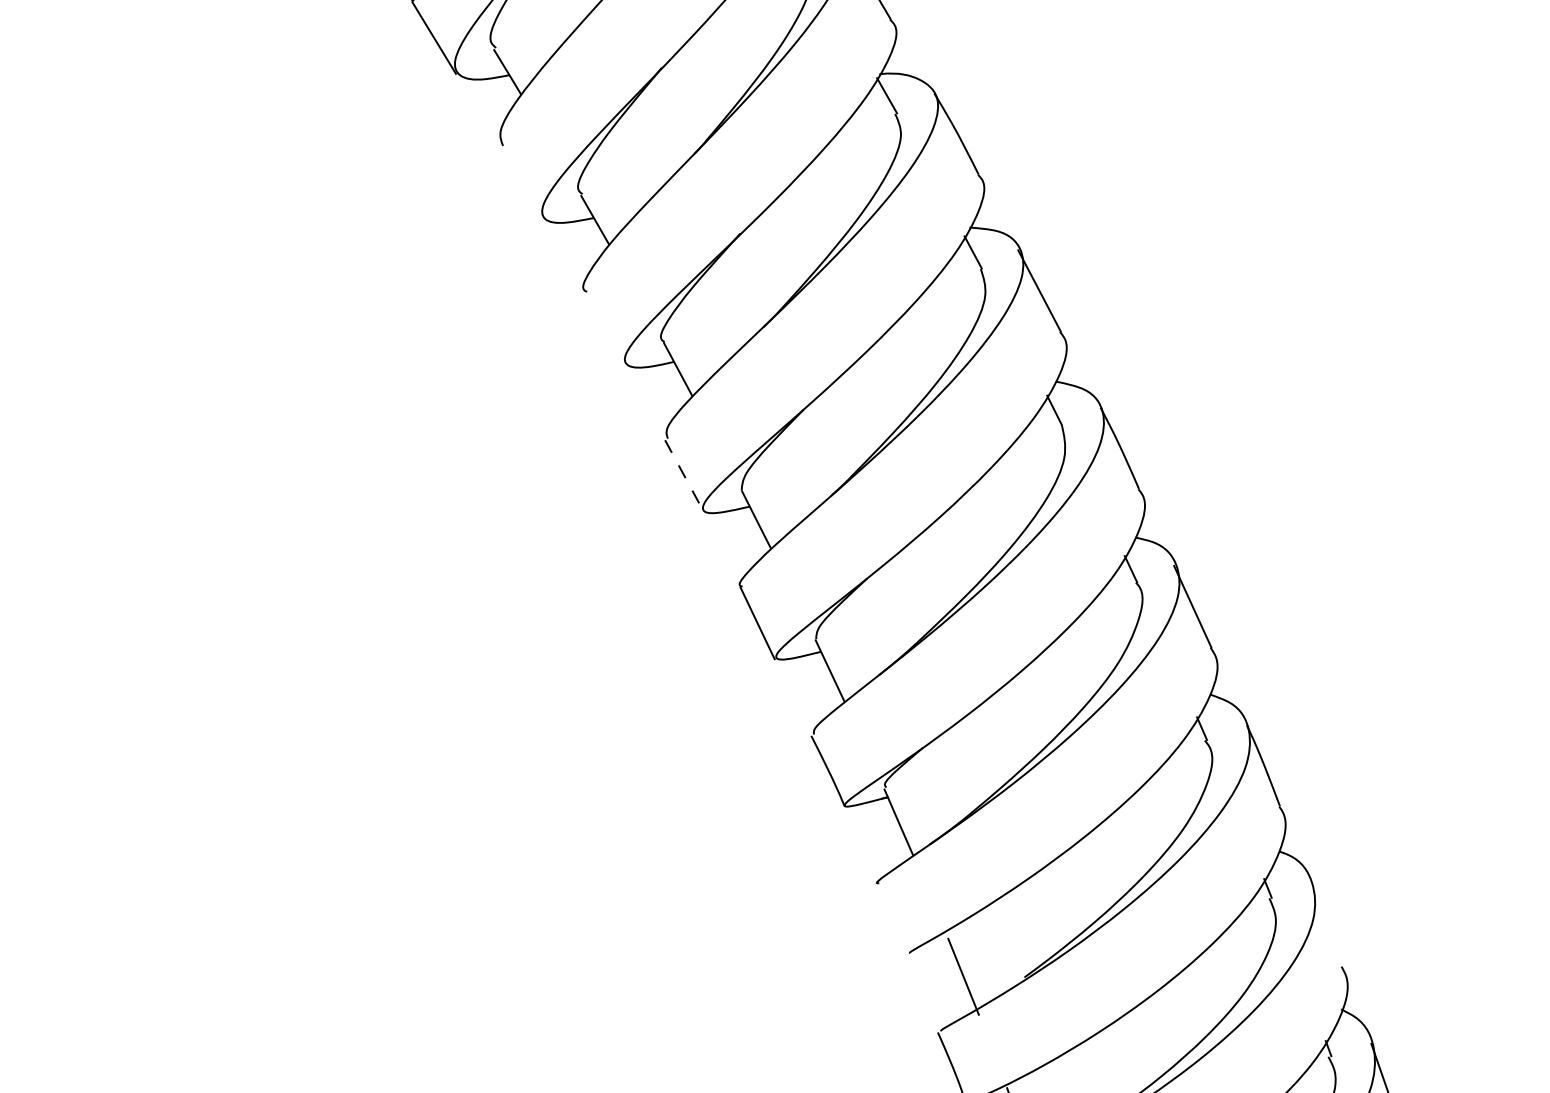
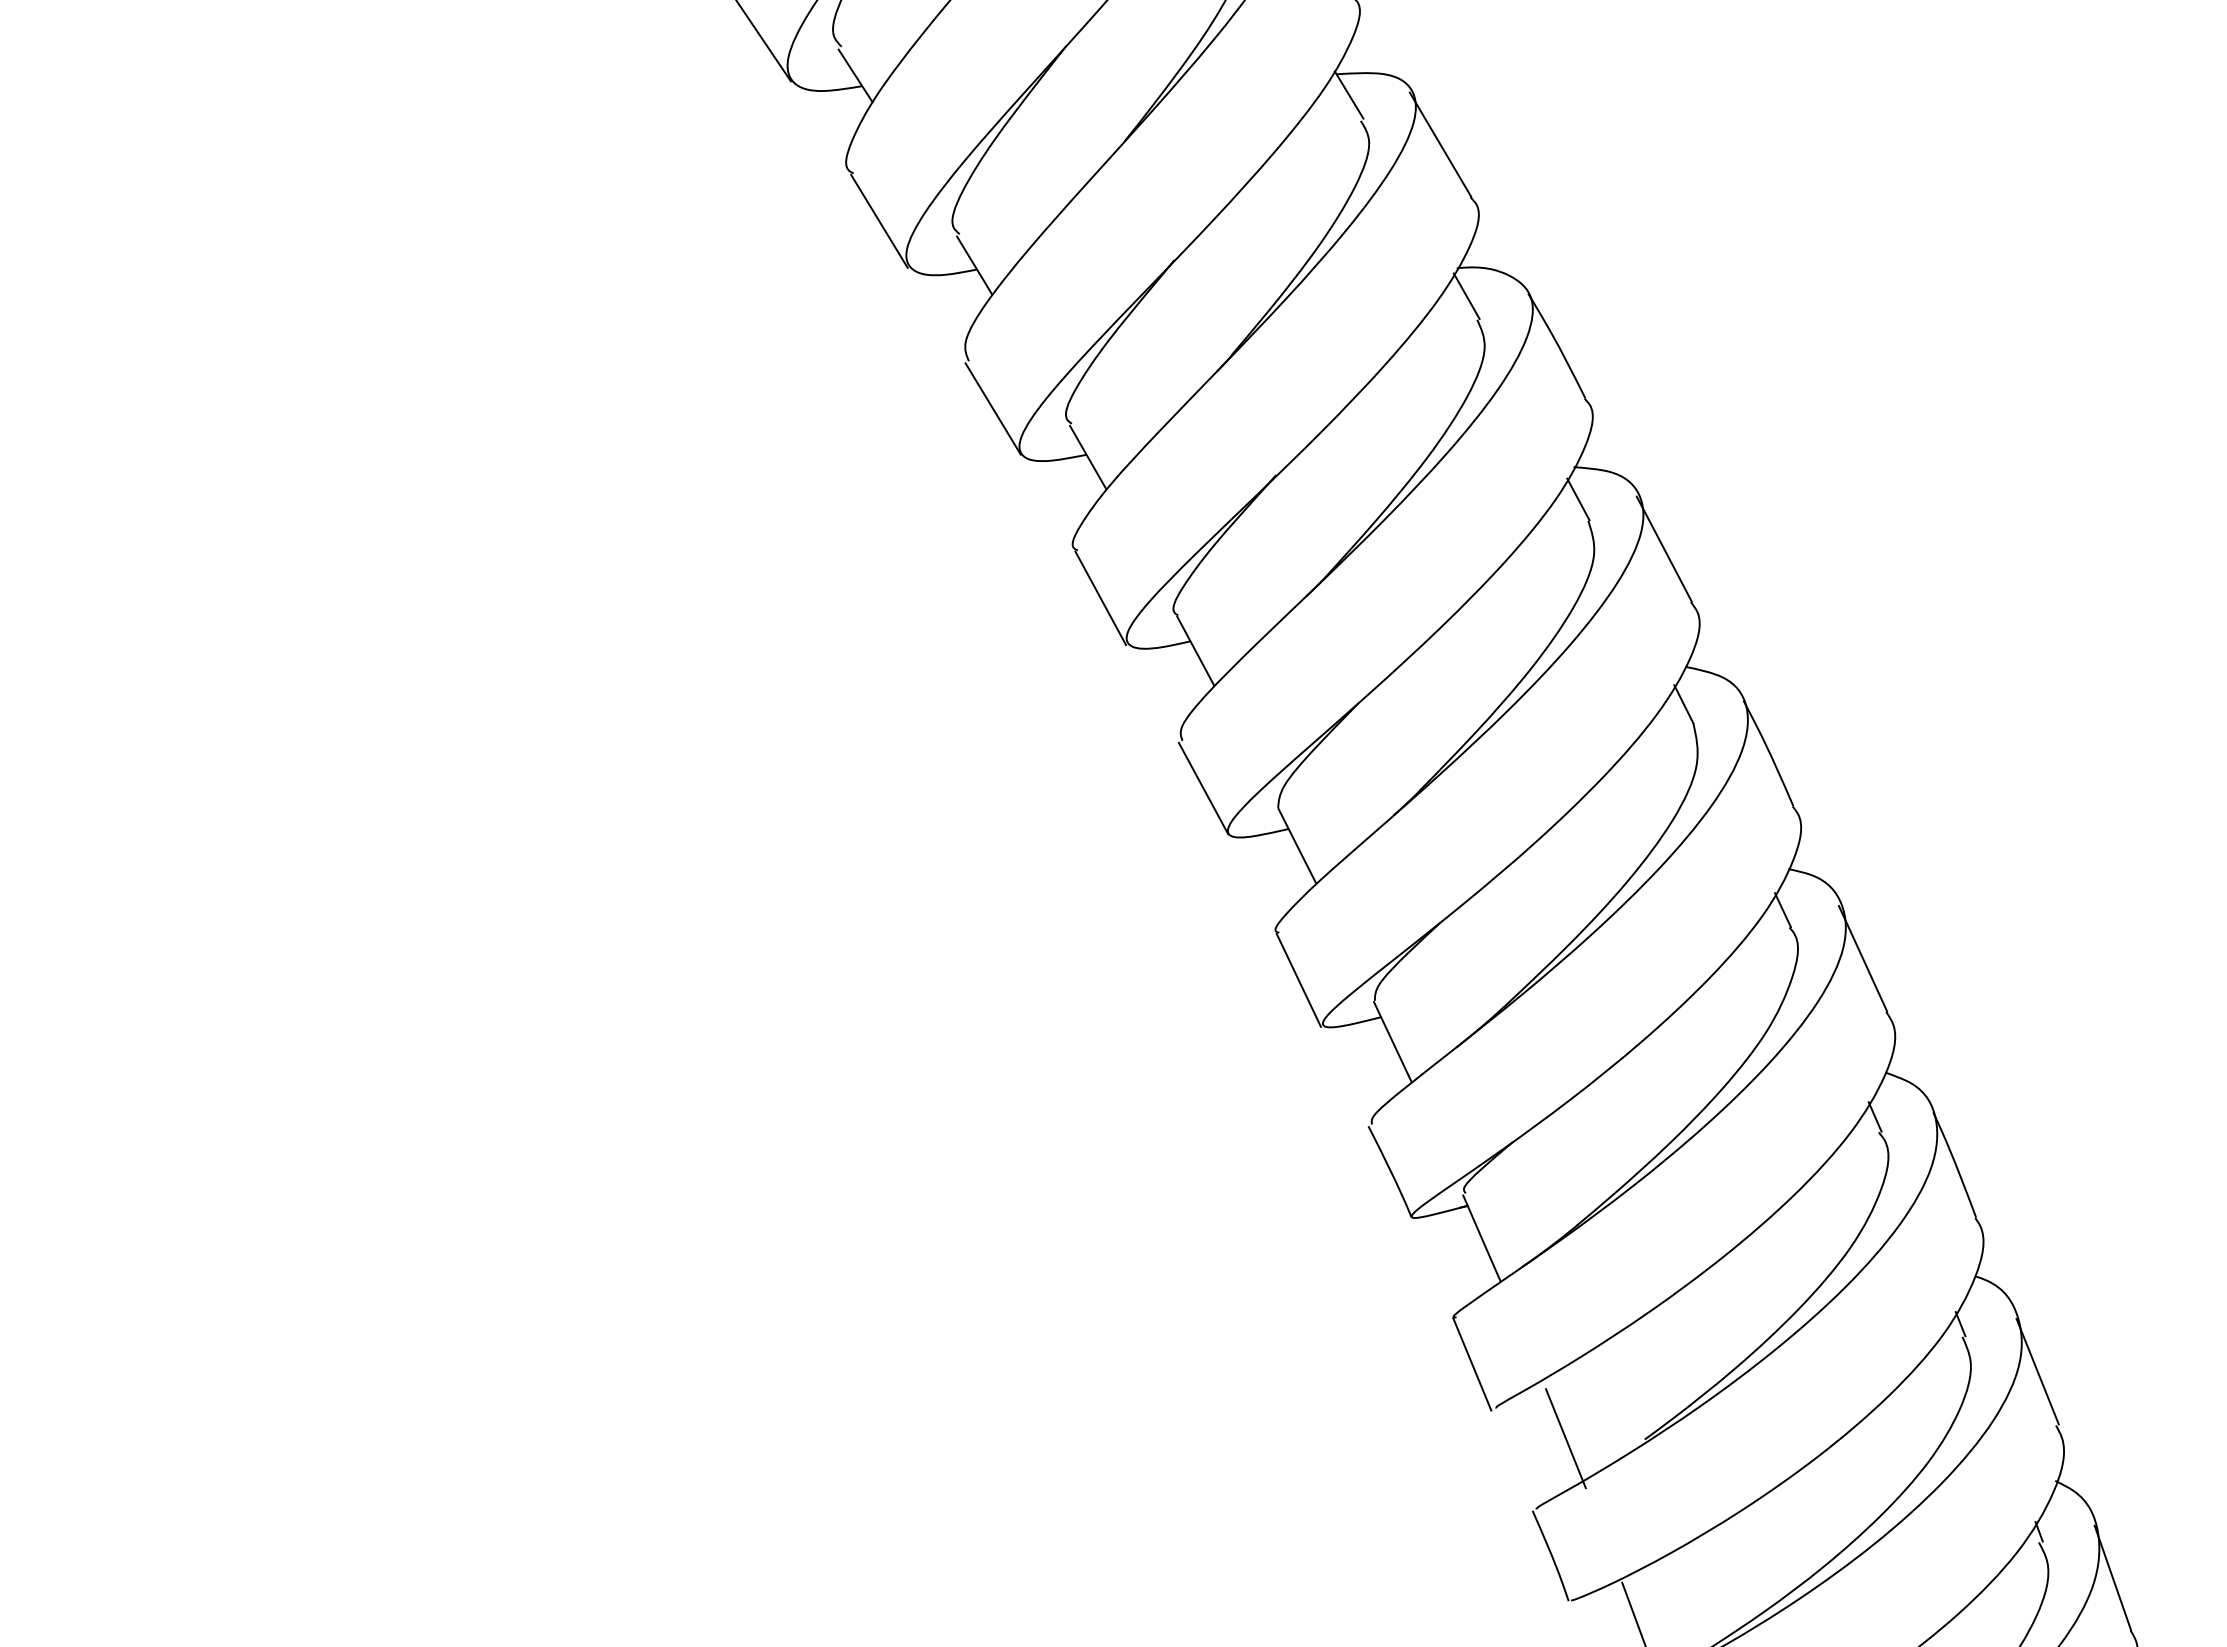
line: (521, 182) -> (992, 408), added
line: (604, 328) -> (1100, 598), added
line: (684, 476) -> (1203, 789), dashed -> solid
line: (891, 919) -> (1472, 1364), added
line: (1327, 925) -> (2037, 1371), added

